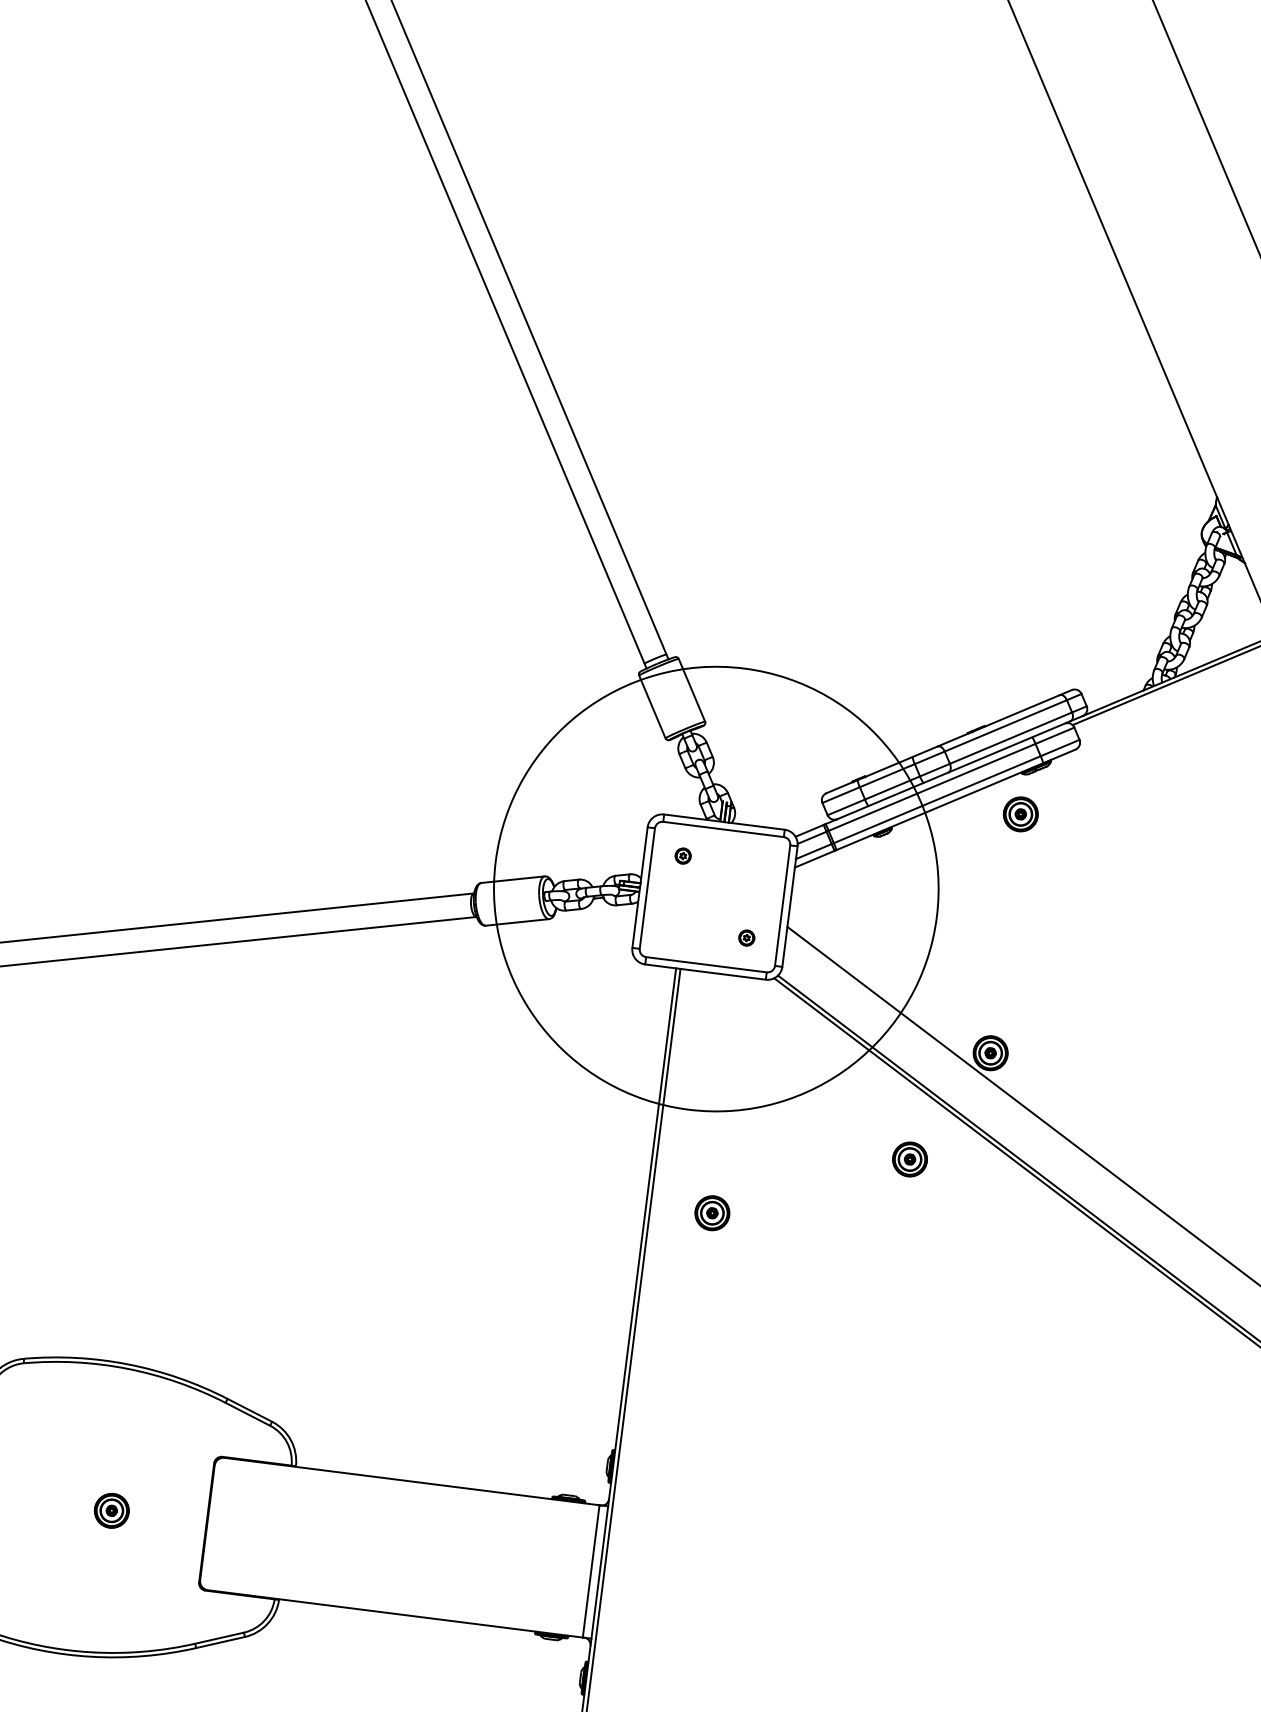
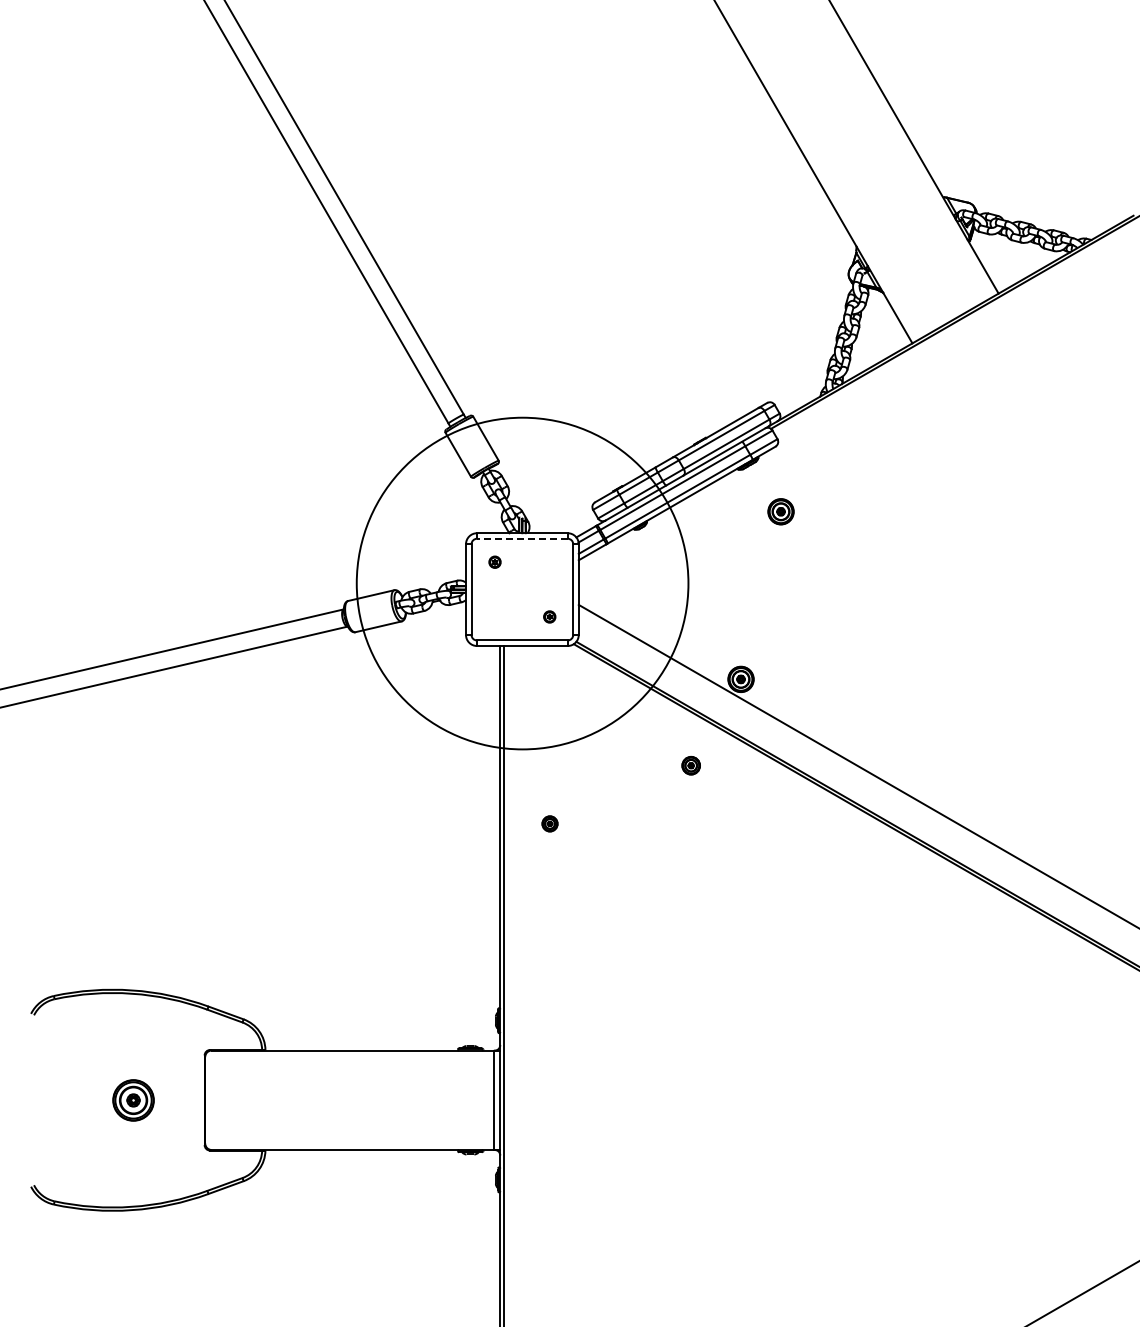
part: (1020, 813) -> (780, 511), moved
line: (722, 828) -> (521, 538), solid -> dashed
part: (909, 1159) -> (690, 765), size x0.7
part: (711, 1212) -> (549, 823), size x0.6
part: (110, 1509) -> (132, 1099), size x1.6

